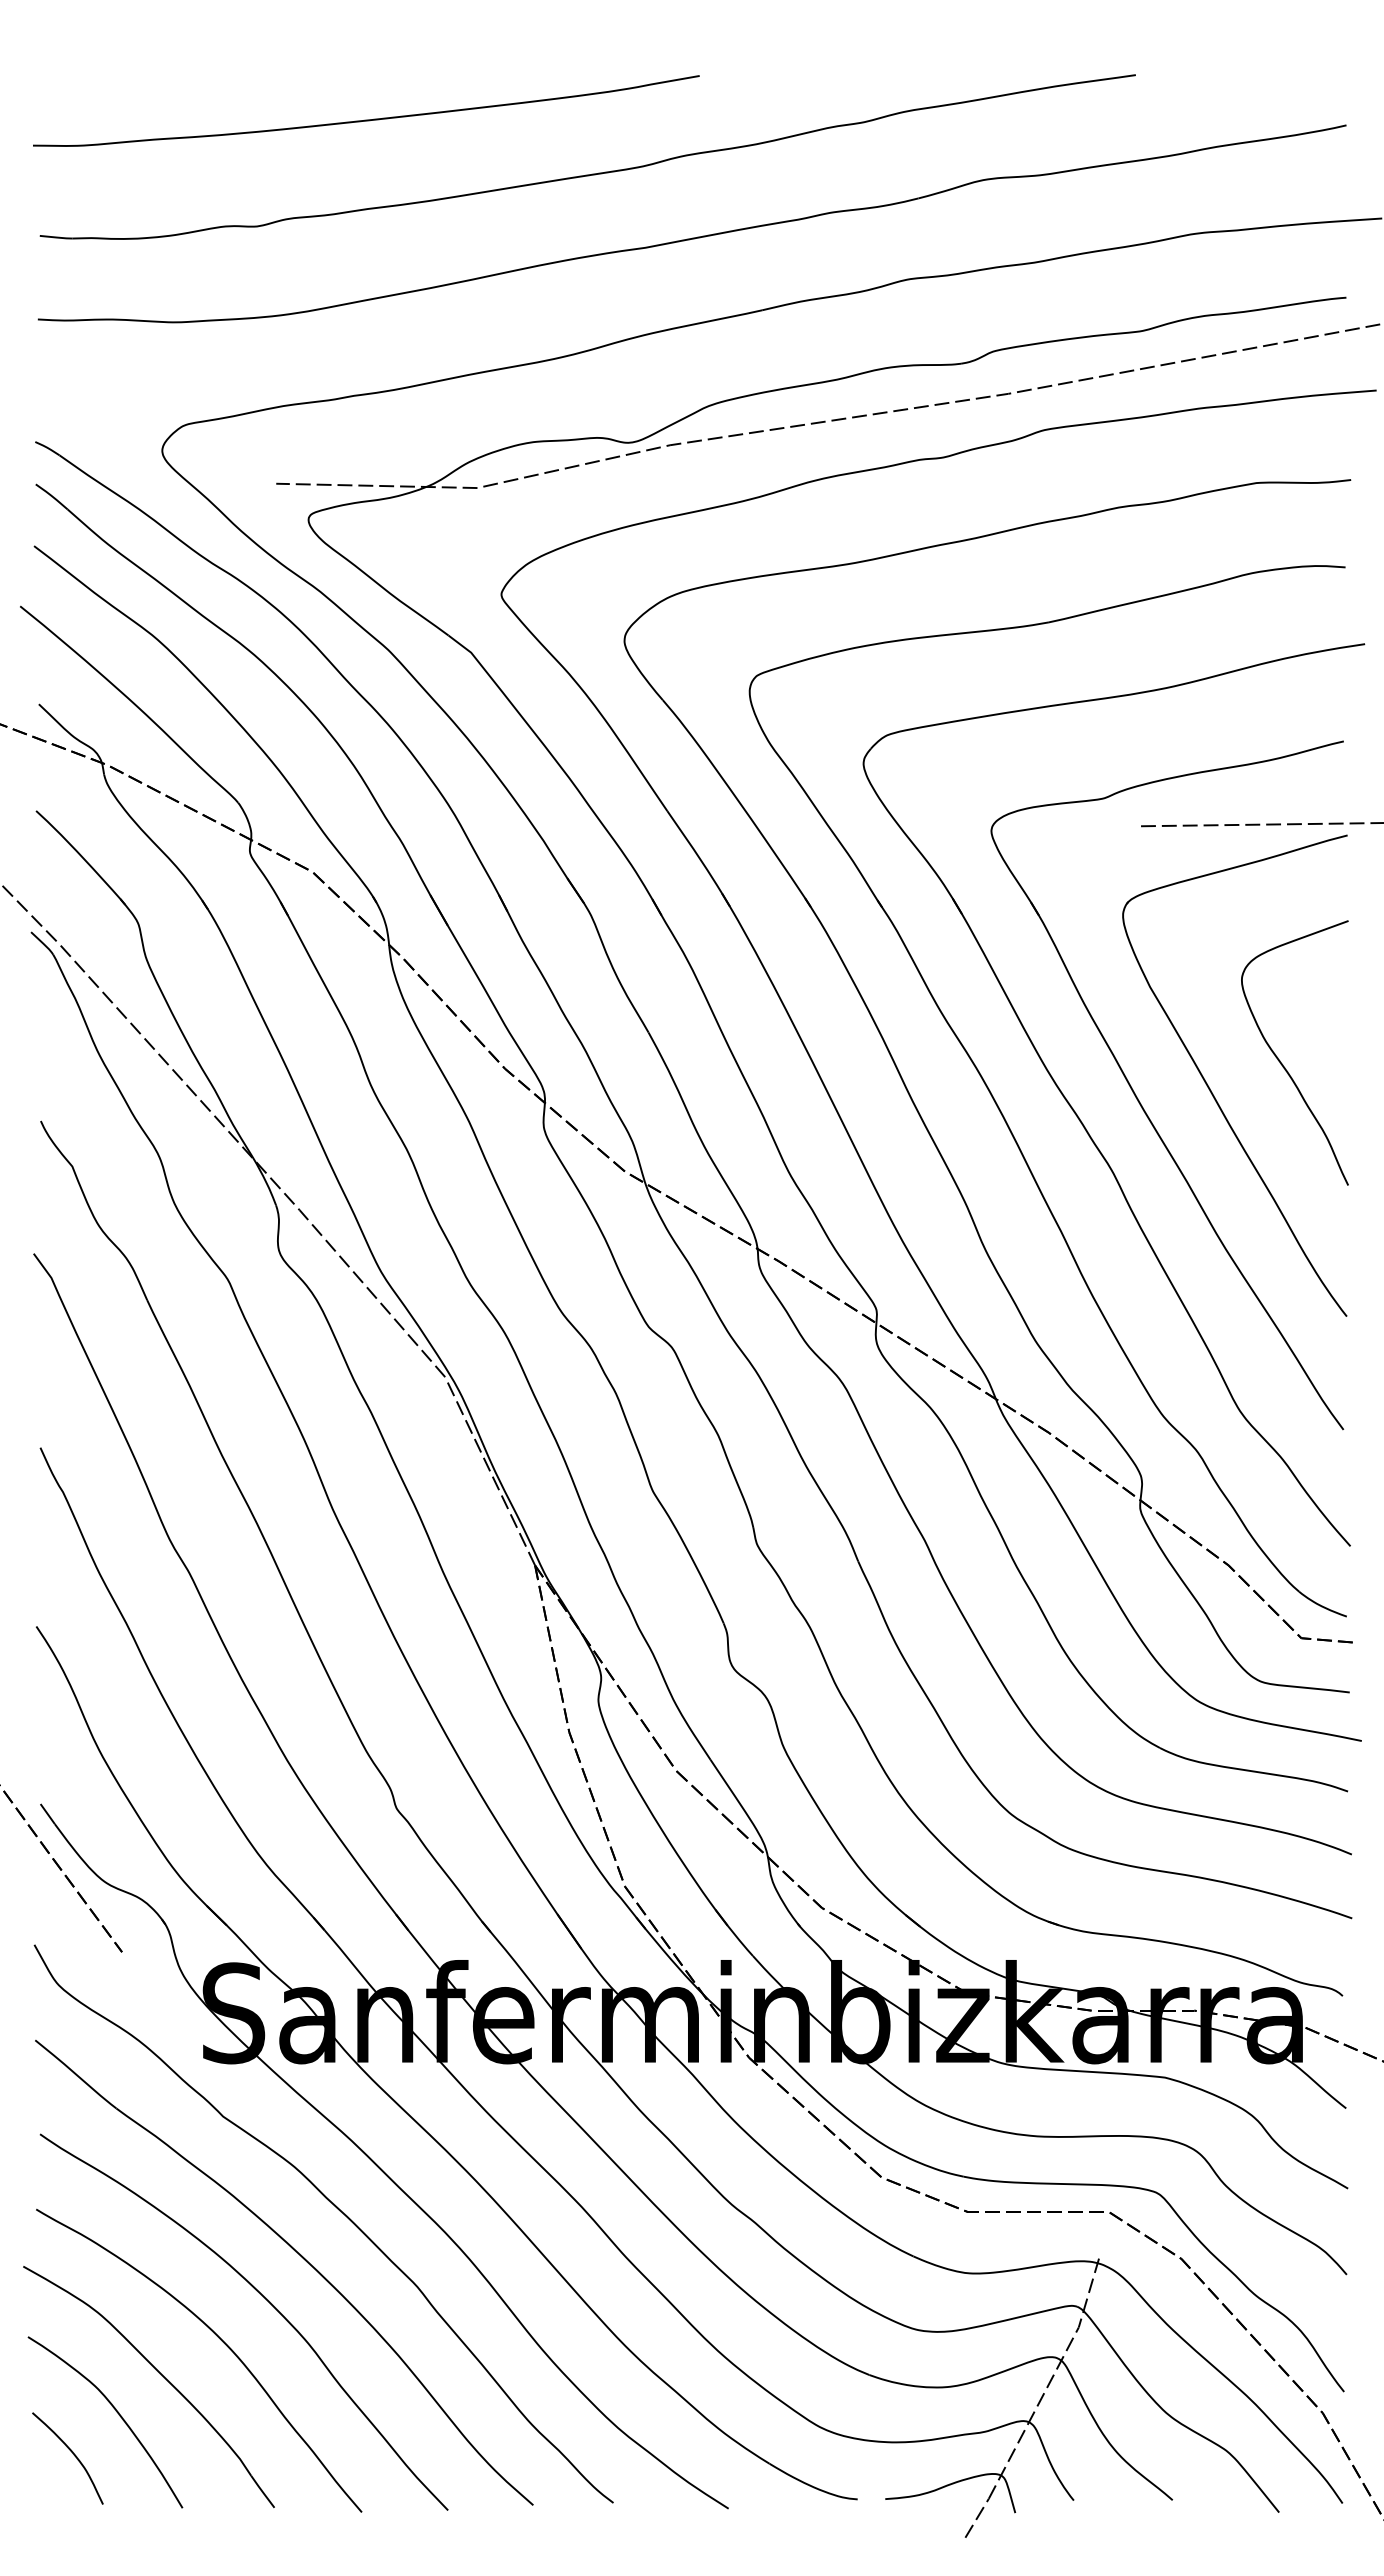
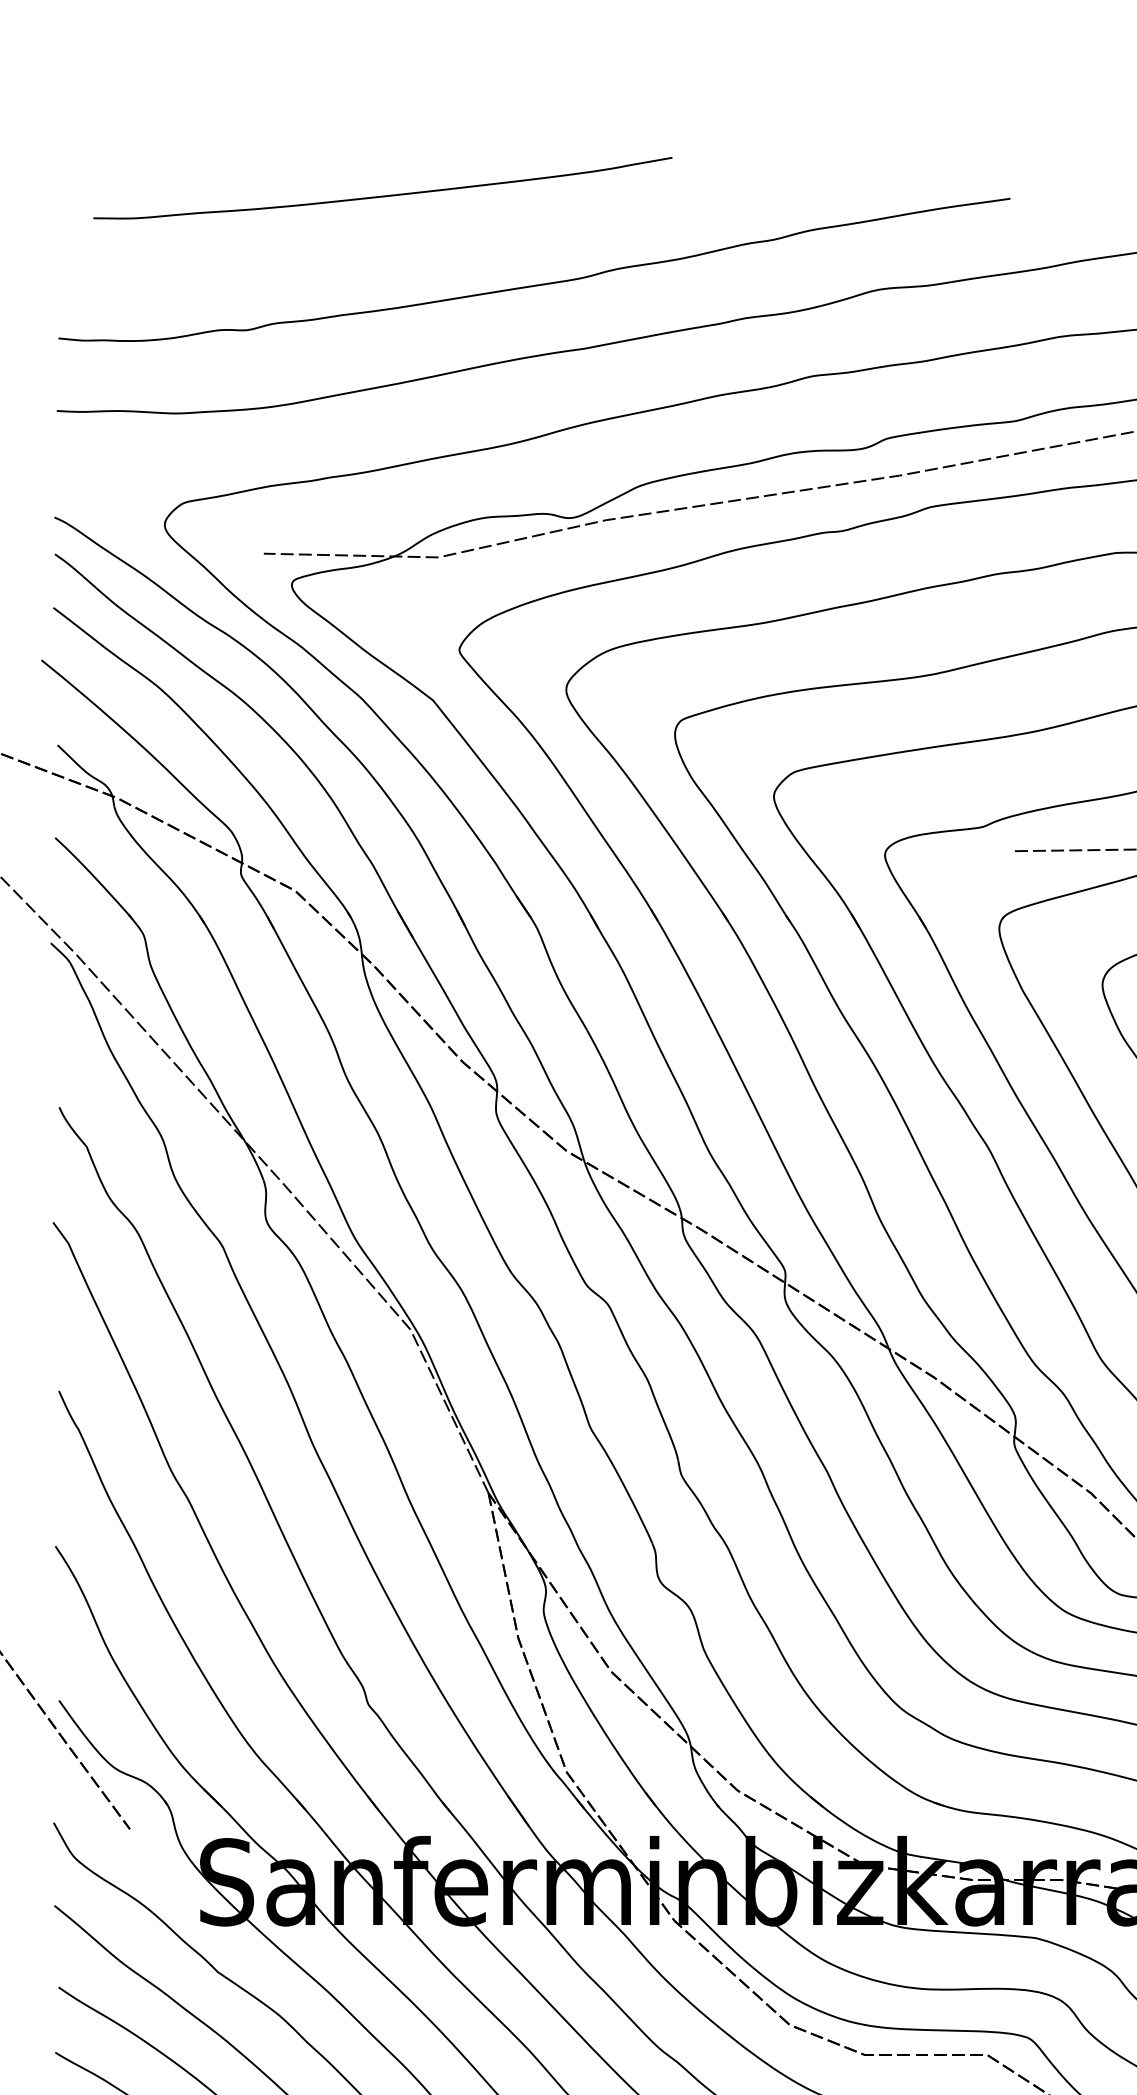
curve: (366, 119) -> (383, 195), moved

